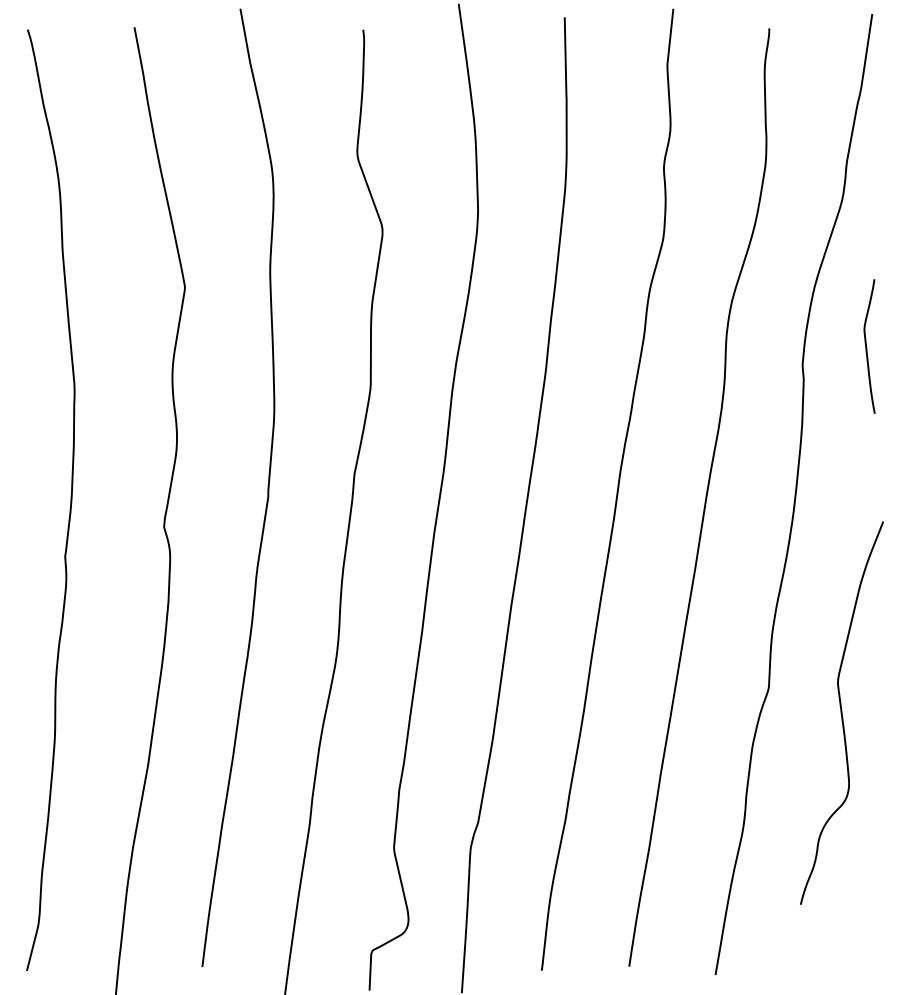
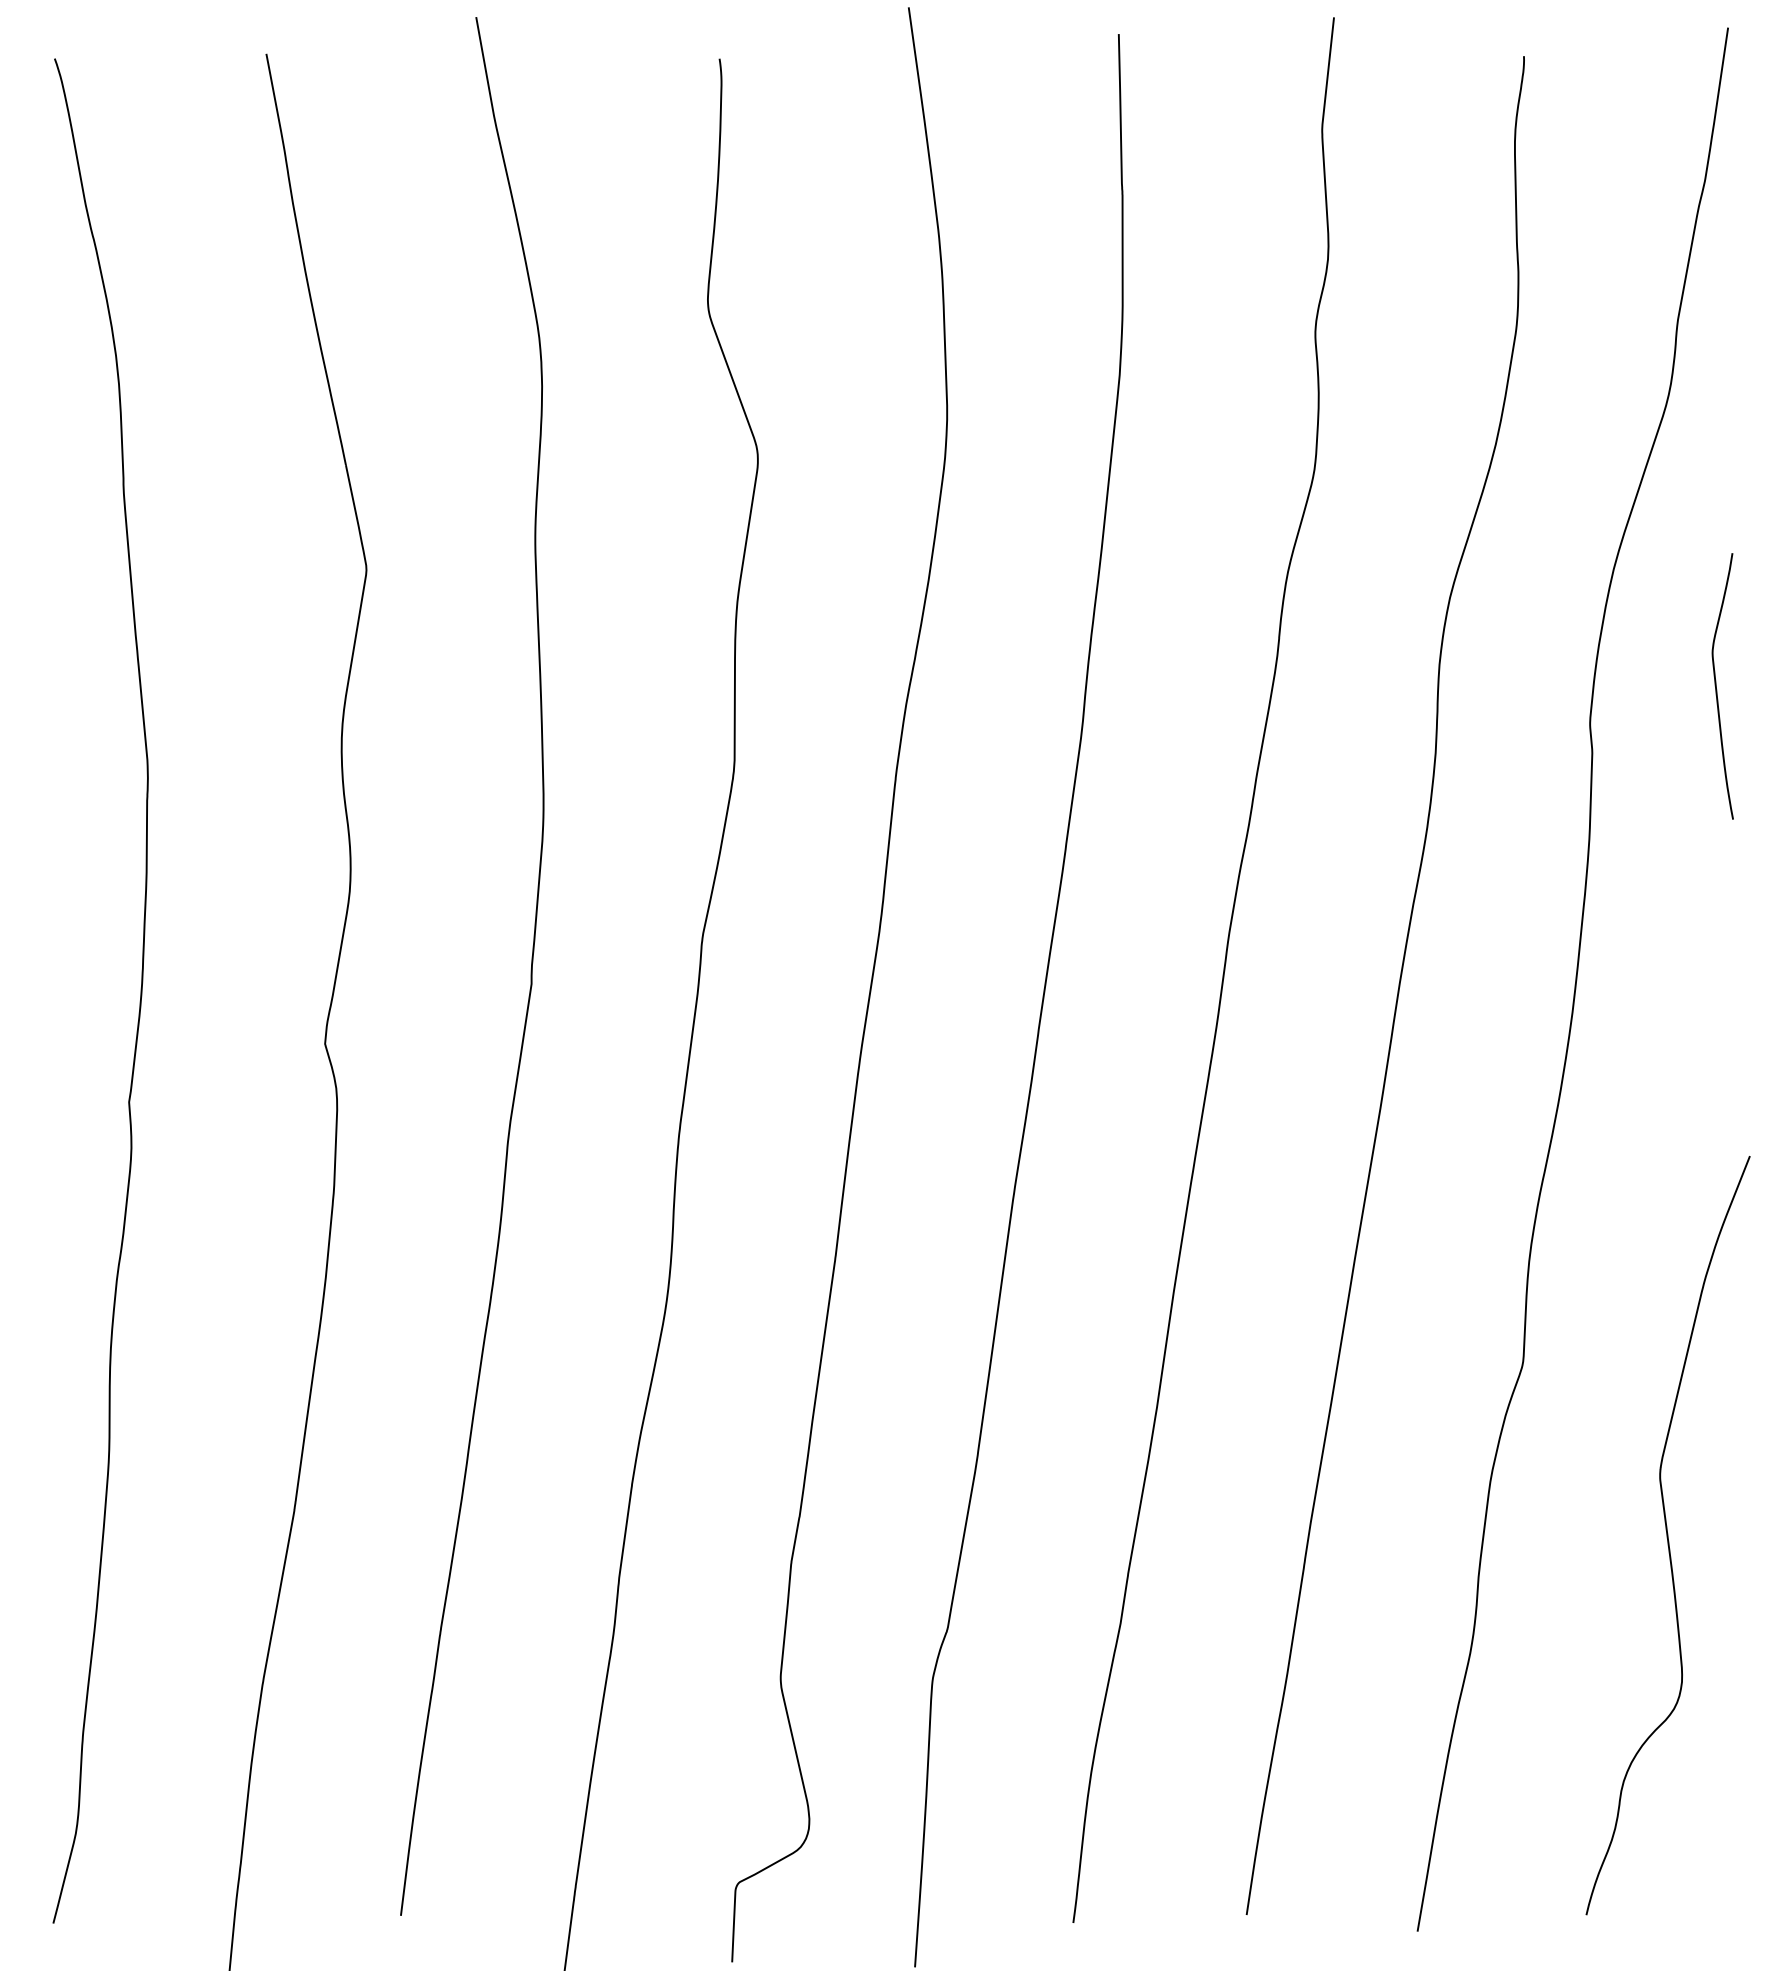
curve: (841, 712) -> (1667, 1534), moved

